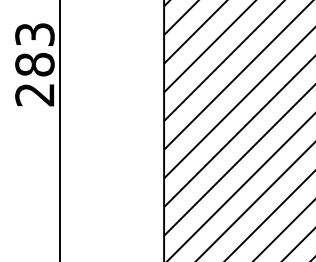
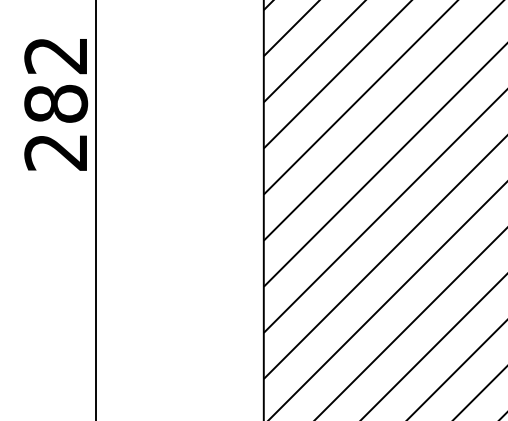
text: (34, 34) -> (55, 55), 283 -> 282

